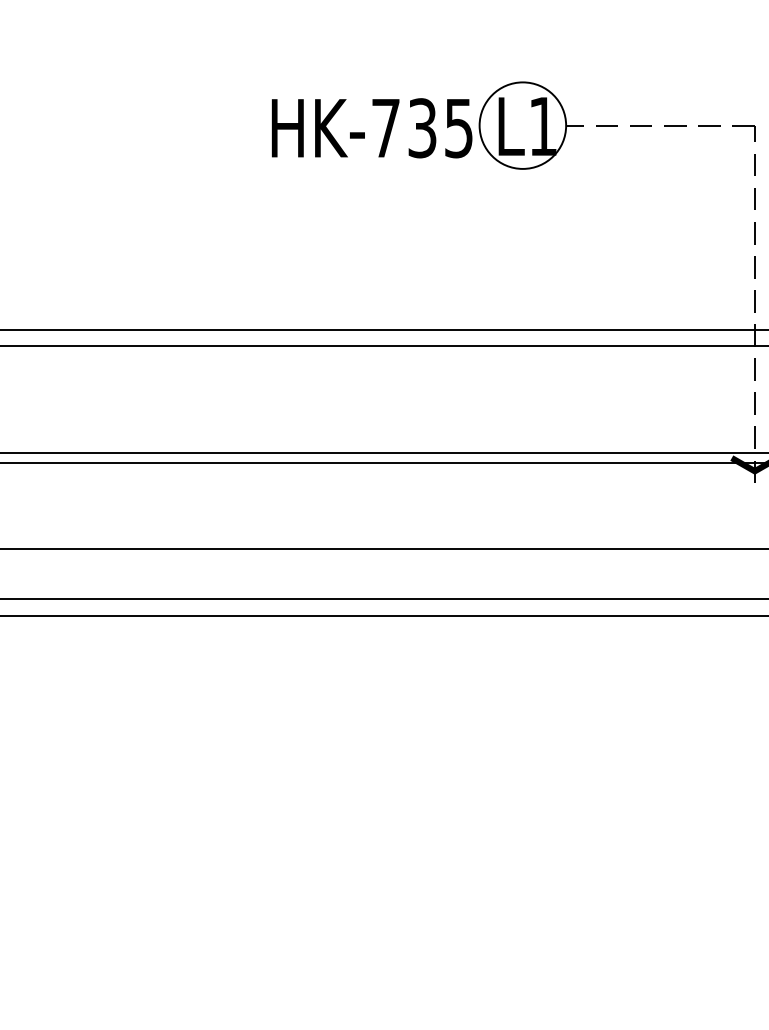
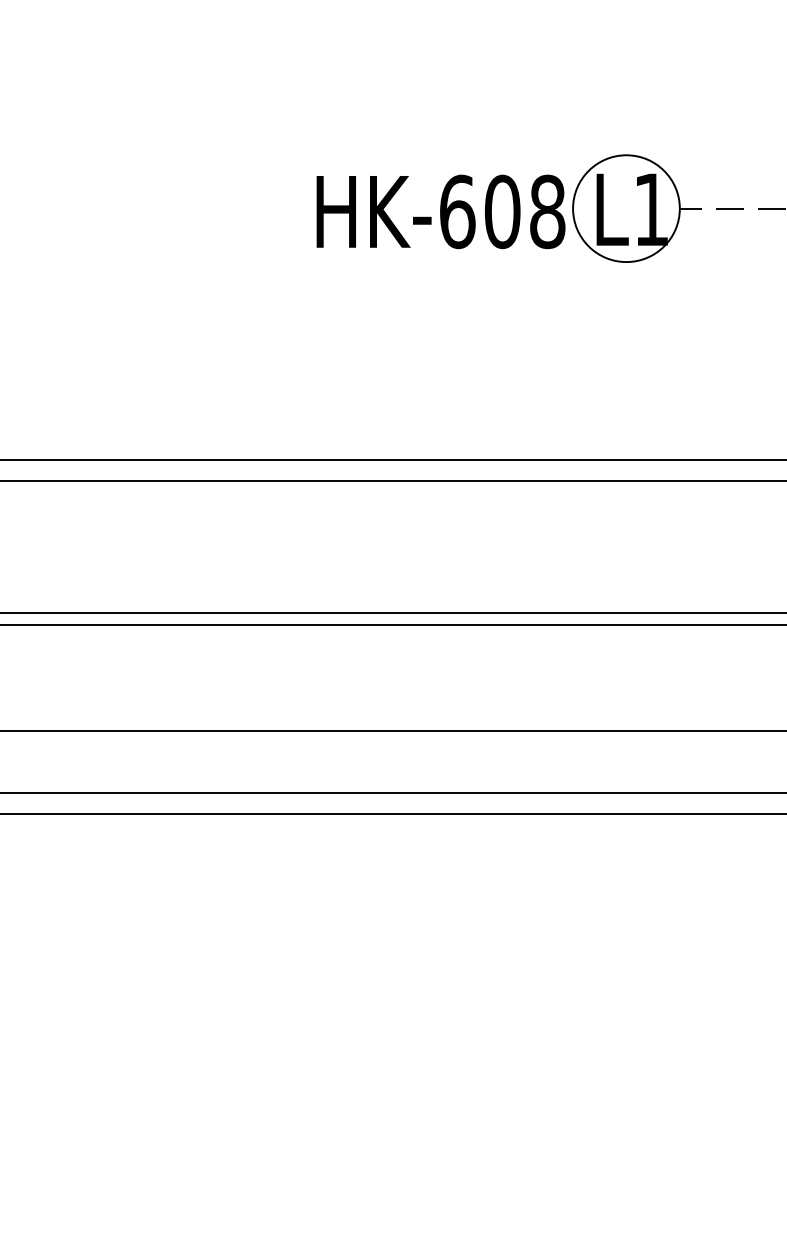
text: (422, 128) -> (502, 212), HK-735 -> HK-608

